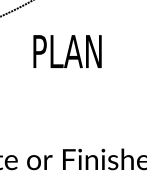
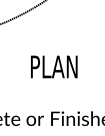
text: (67, 50) -> (54, 66), moved

